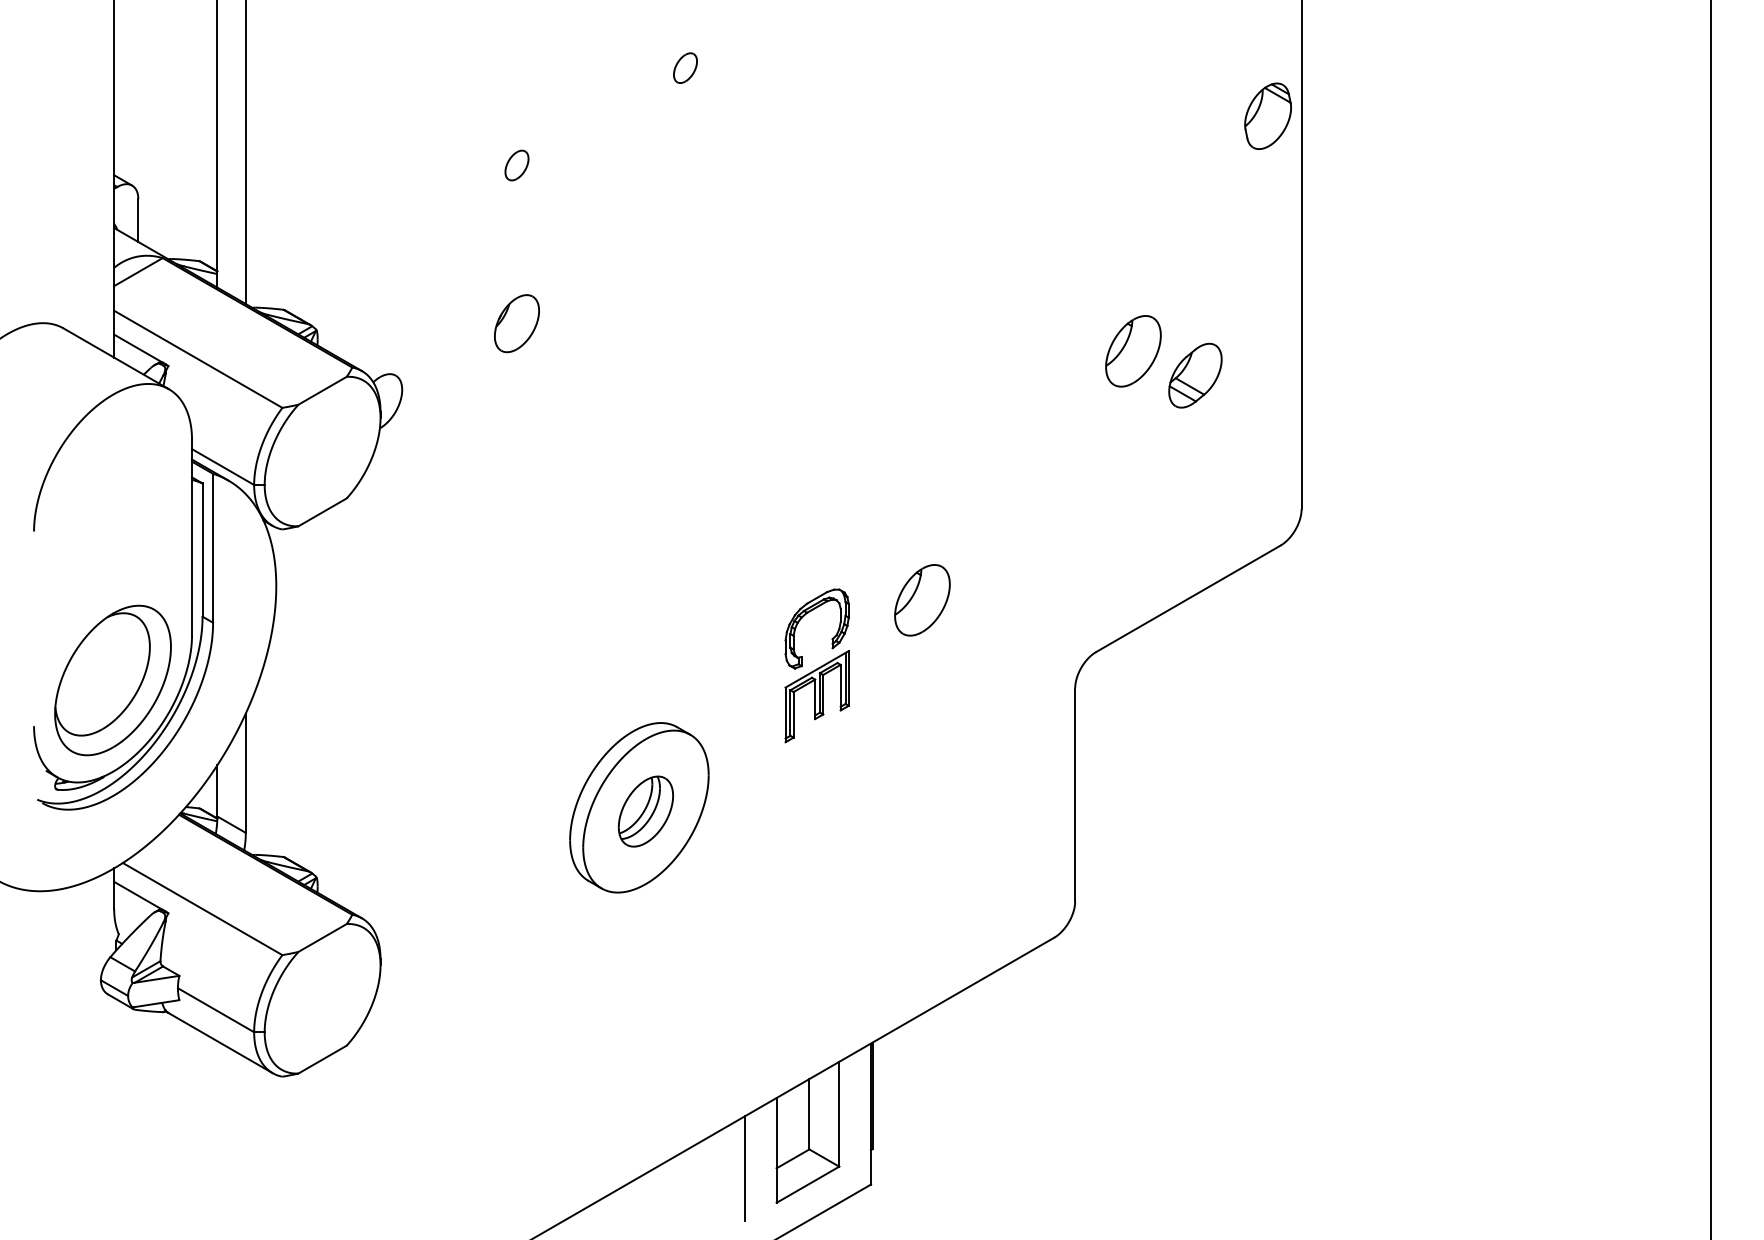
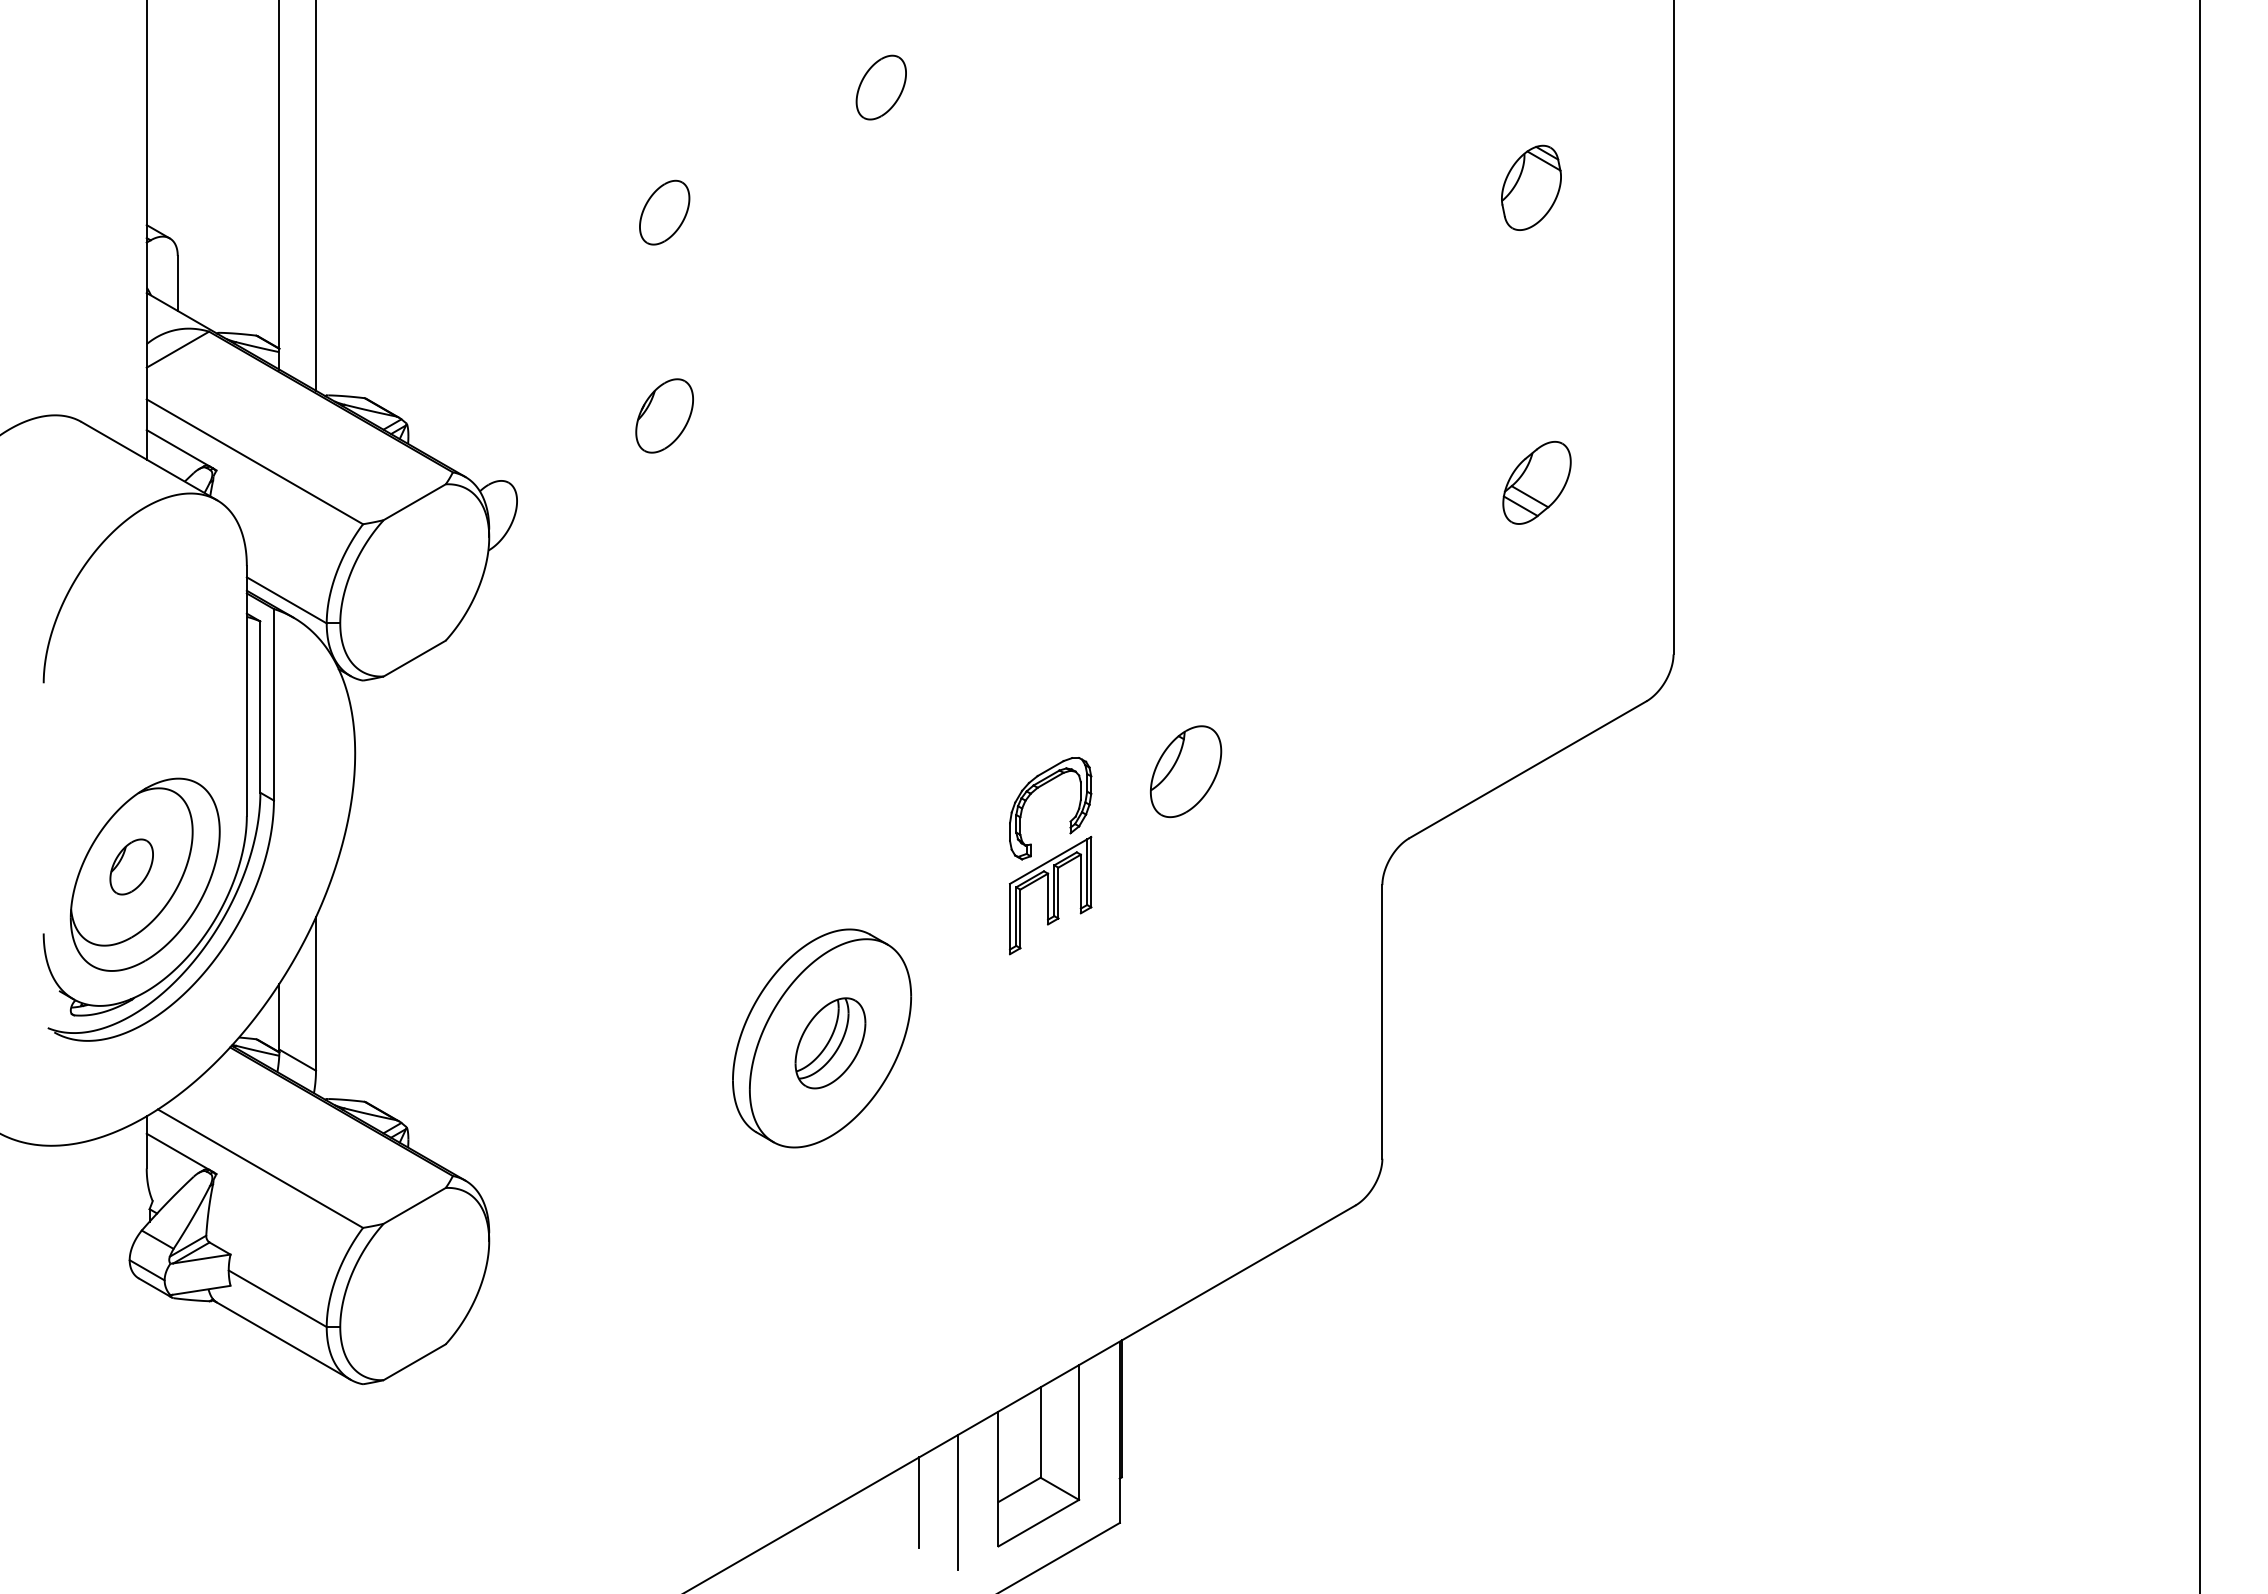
part: (685, 67) -> (881, 86), size x1.67
part: (1267, 115) -> (1530, 186), moved
part: (516, 165) -> (664, 212), size x1.67
part: (1133, 351) -> (1457, 451), removed
part: (102, 674) -> (131, 867), added
line: (715, 1168) -> (919, 1502), added

